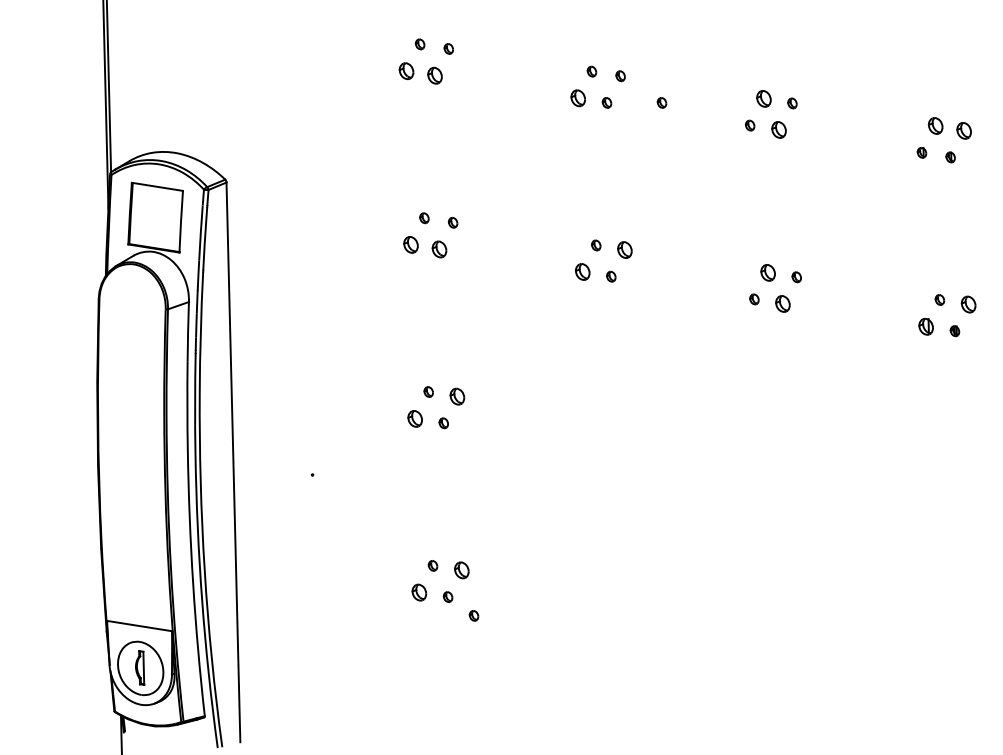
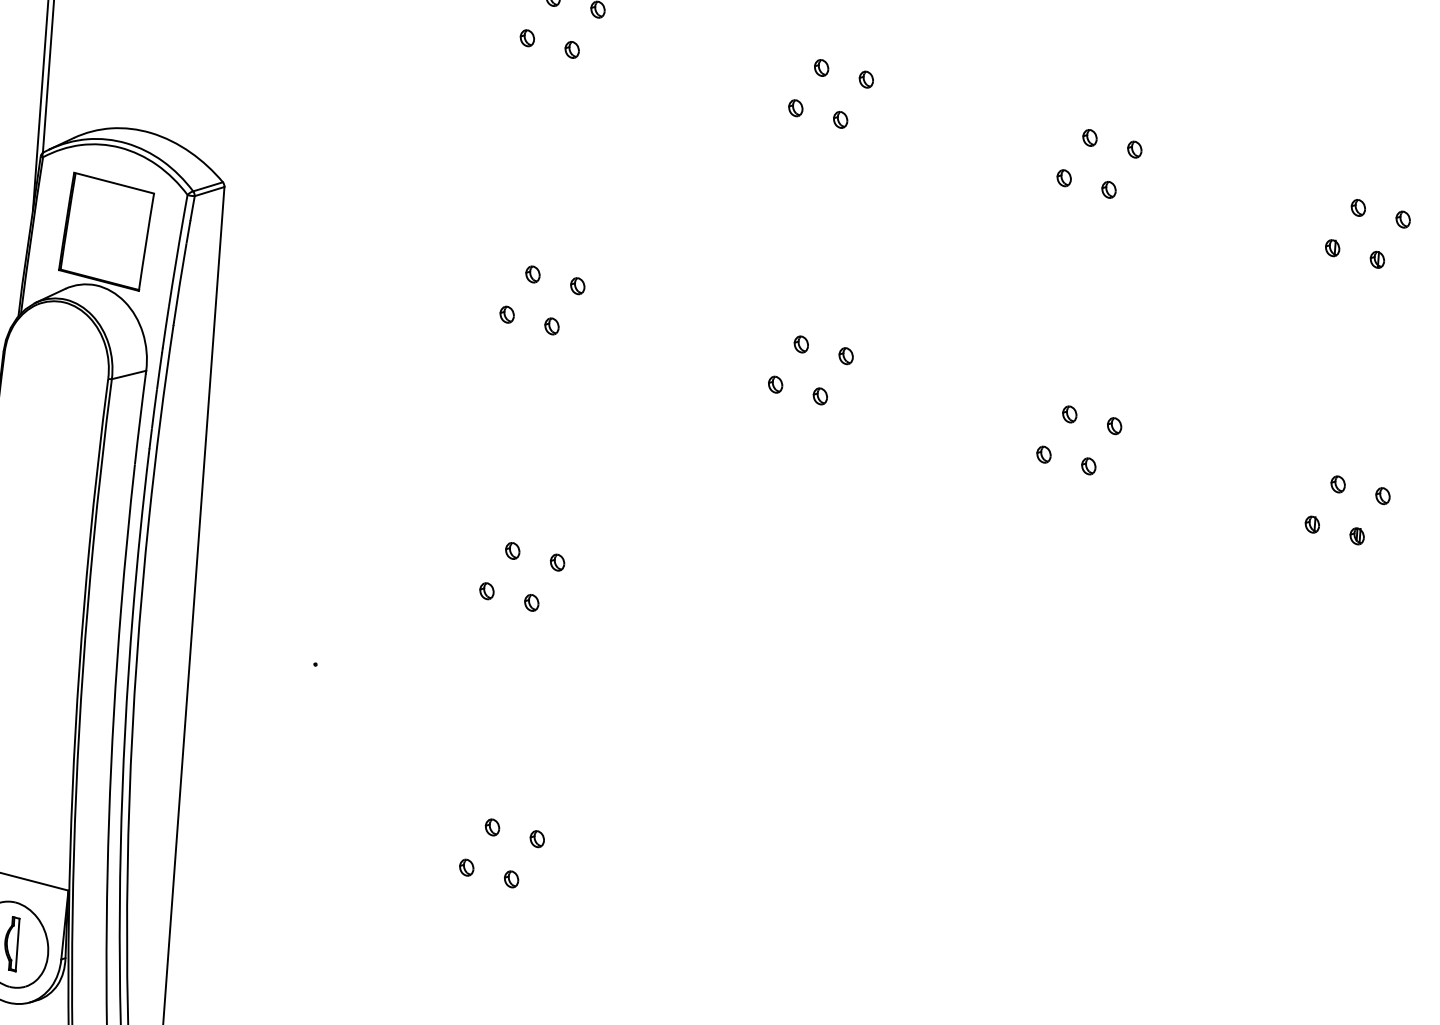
part: (406, 70) -> (527, 37), size x0.62
part: (435, 75) -> (572, 49), size x0.62
part: (578, 98) -> (796, 108), size x0.62
part: (763, 98) -> (1089, 137), size x0.62
part: (661, 102) -> (927, 127), removed
part: (935, 126) -> (1358, 208), size x0.62
part: (778, 130) -> (1108, 190), size x0.62
part: (964, 130) -> (1403, 219), size x0.62
part: (410, 244) -> (506, 314), size x0.62
part: (439, 249) -> (551, 326), size x0.62
part: (624, 249) -> (845, 355), size x0.62
part: (582, 272) -> (775, 385), size x0.62
part: (767, 272) -> (1068, 413), size x0.62
part: (783, 303) -> (1089, 465), size x0.62
part: (968, 304) -> (1382, 496), size x0.62
part: (926, 326) -> (1312, 524), size x0.62
part: (457, 396) -> (557, 562), size x0.62
part: (414, 418) -> (486, 590), size x0.62
part: (461, 570) -> (536, 839), size x0.62
part: (419, 592) -> (466, 867), size x0.62
part: (473, 615) -> (548, 912), removed

